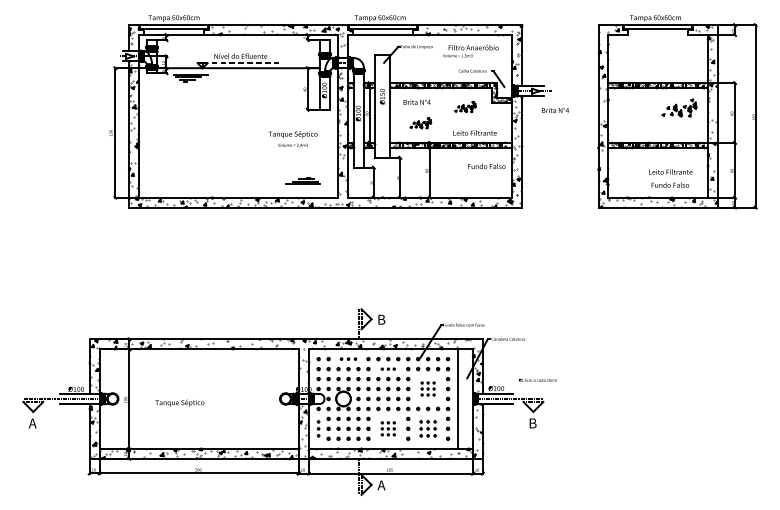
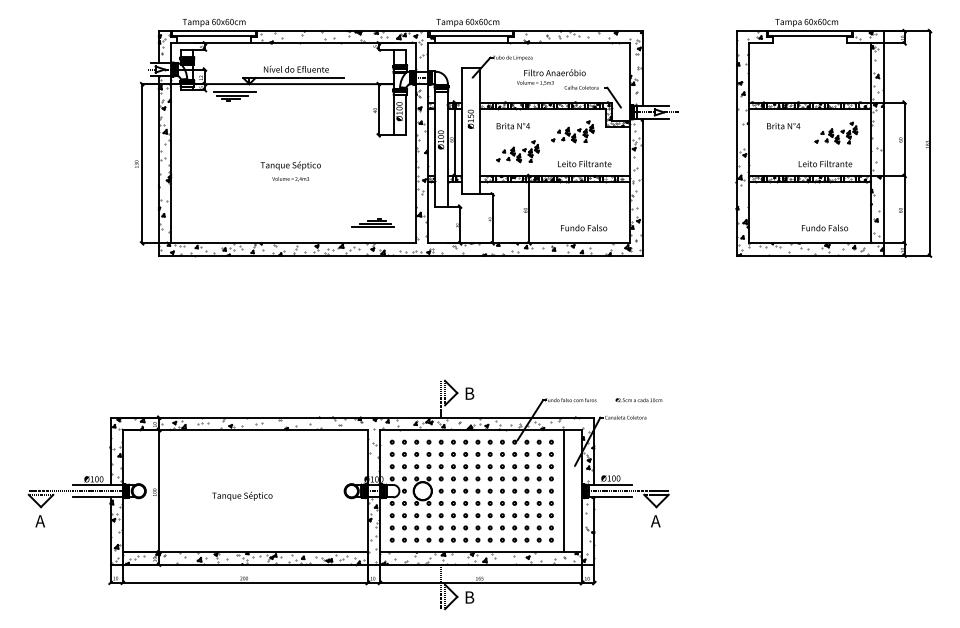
text: (470, 51) -> (551, 77), moved
line: (241, 63) -> (297, 78), dashed -> solid
part: (465, 106) -> (572, 131), size x1.67
text: (555, 110) -> (783, 126), moved
part: (420, 122) -> (517, 151), size x1.67
text: (292, 139) -> (290, 171), moved
text: (487, 166) -> (584, 227), moved
text: (670, 171) -> (825, 163), moved
part: (348, 358) -> (428, 441), size x1.43
part: (387, 369) -> (477, 454), size x1.67
text: (537, 380) -> (638, 400), moved
part: (427, 388) -> (526, 478), size x1.67
text: (179, 402) -> (242, 495), moved
text: (532, 423) -> (655, 521), B -> A
part: (318, 428) -> (391, 527), size x1.43
part: (387, 428) -> (477, 527), size x1.67
part: (427, 428) -> (526, 527), size x1.43
text: (381, 485) -> (469, 597), A -> B

